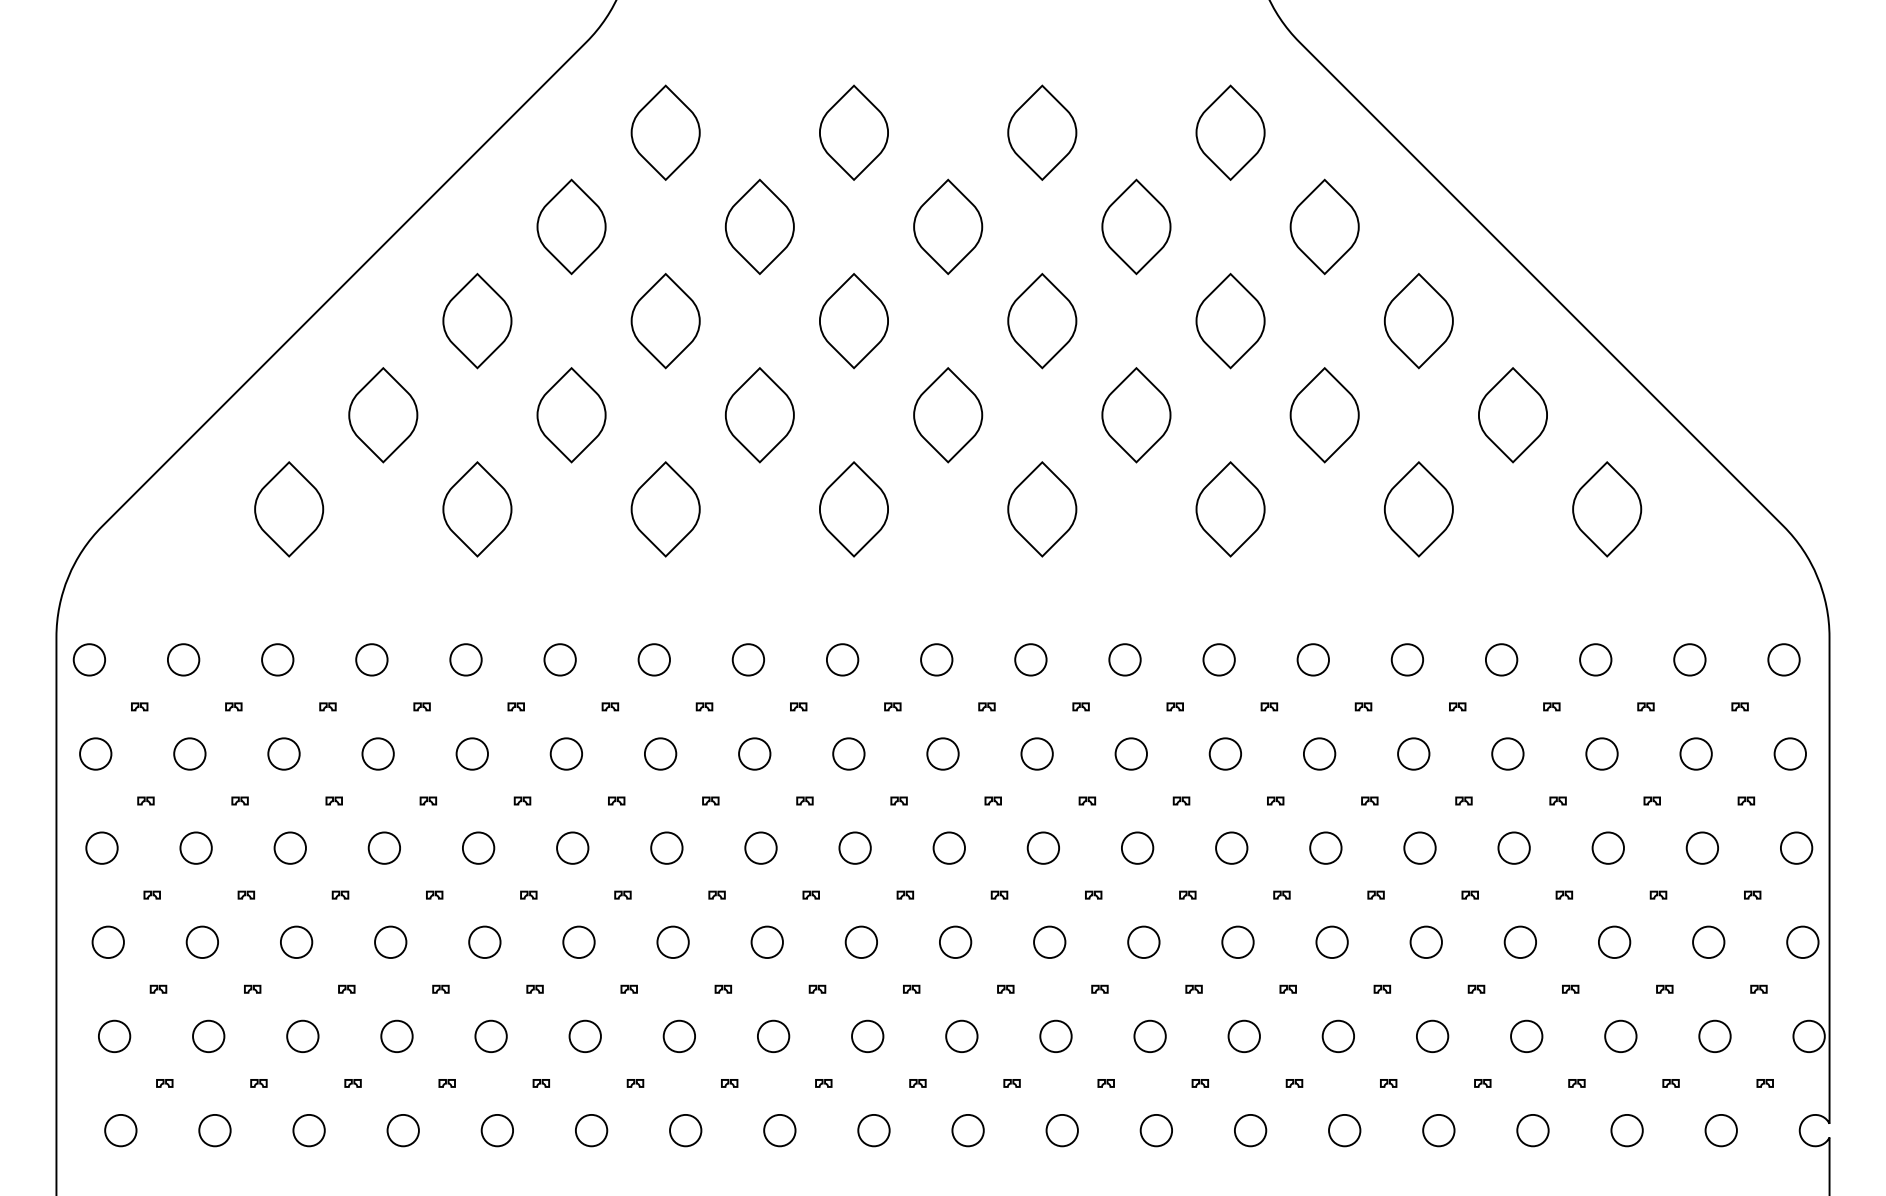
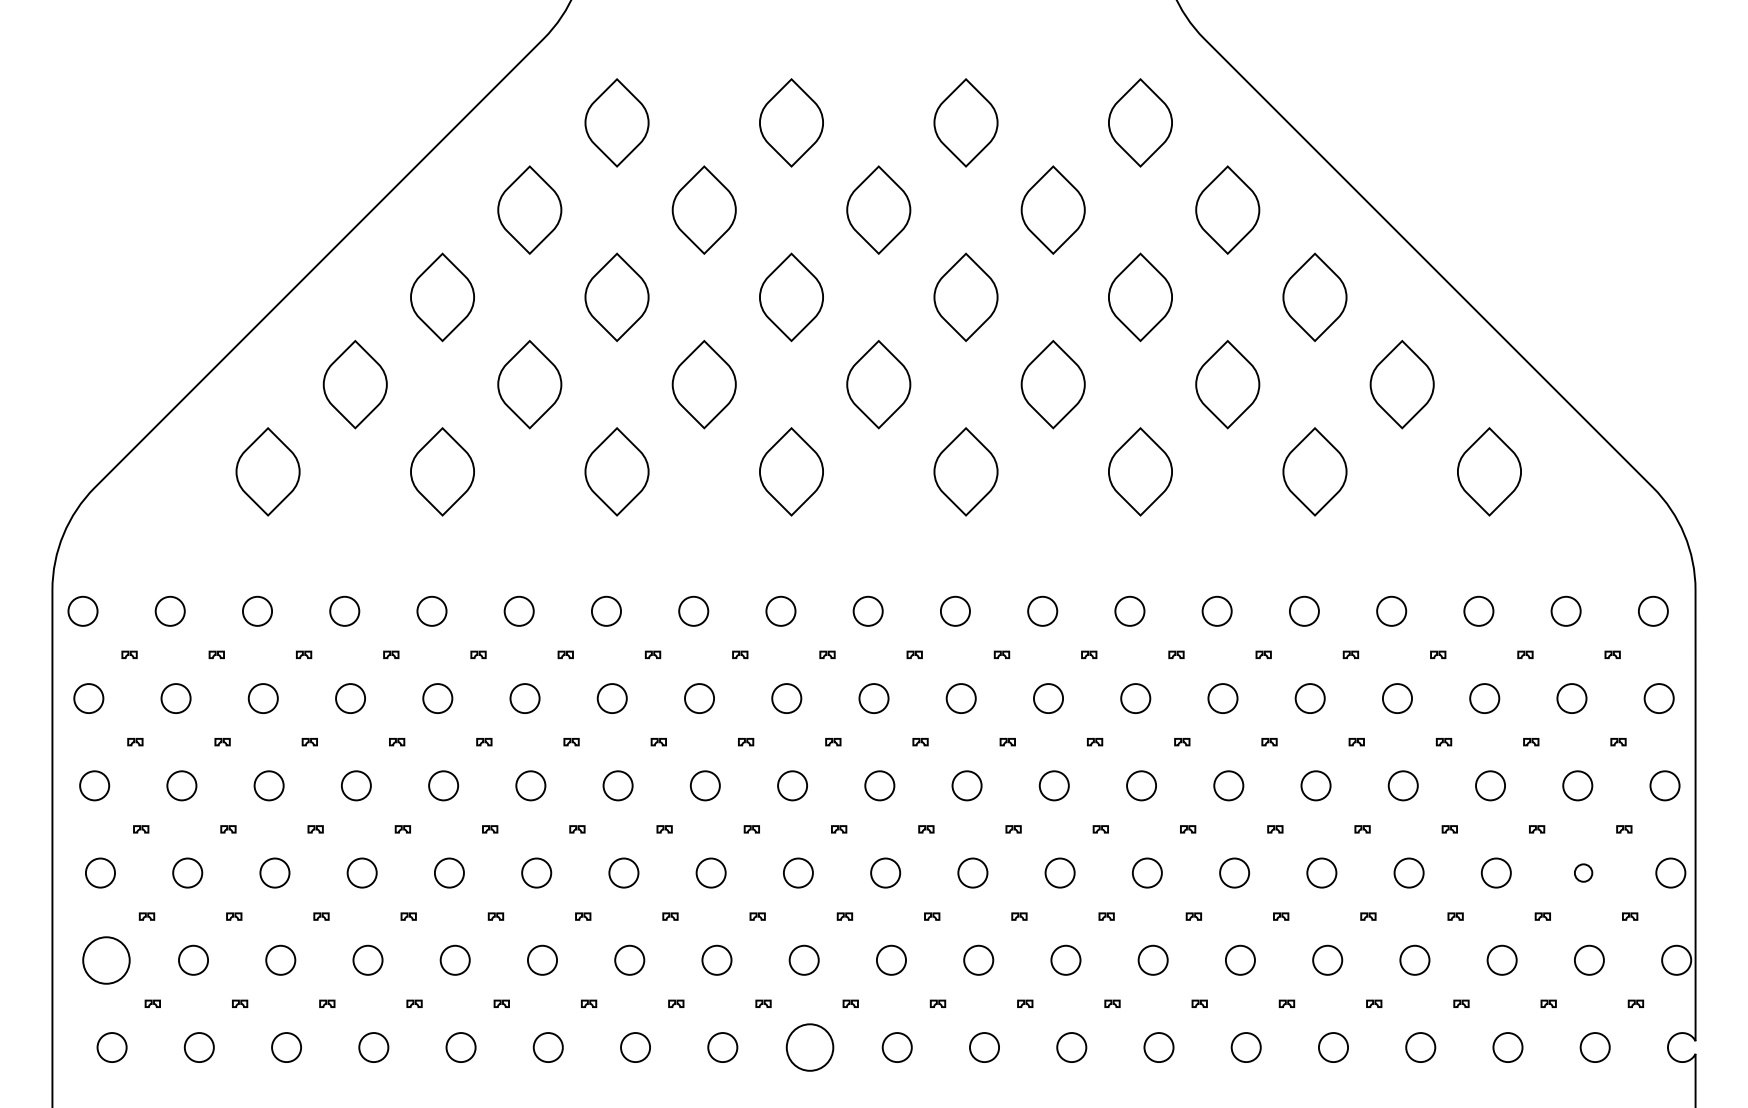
circle: (1708, 941) -> (1583, 872), size x0.6
circle: (113, 1035) -> (105, 959), size x1.6
circle: (873, 1130) -> (809, 1047), size x1.6

